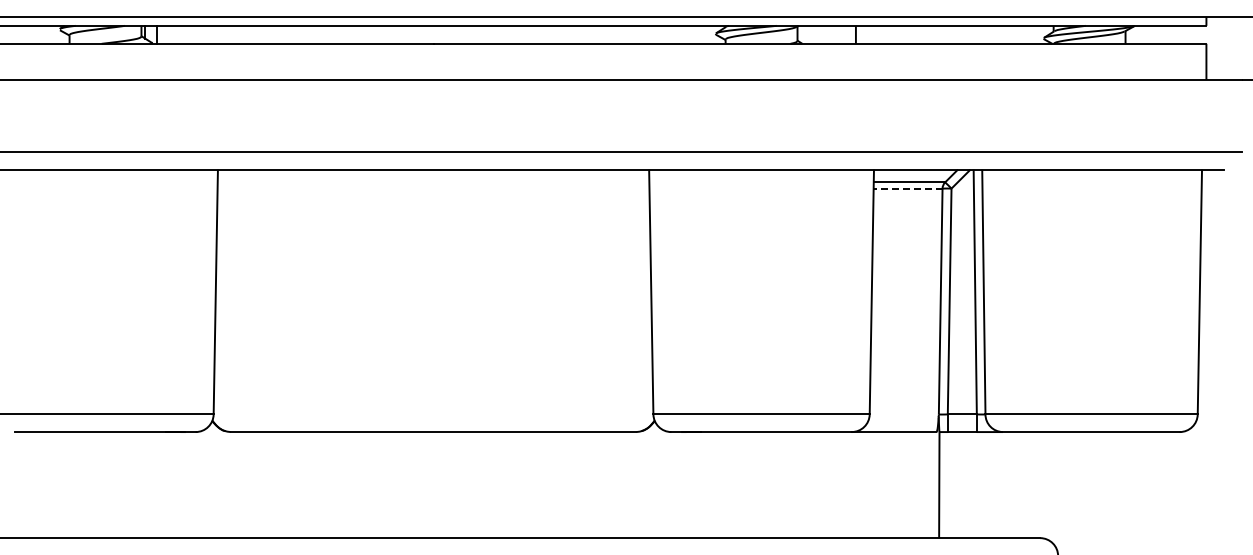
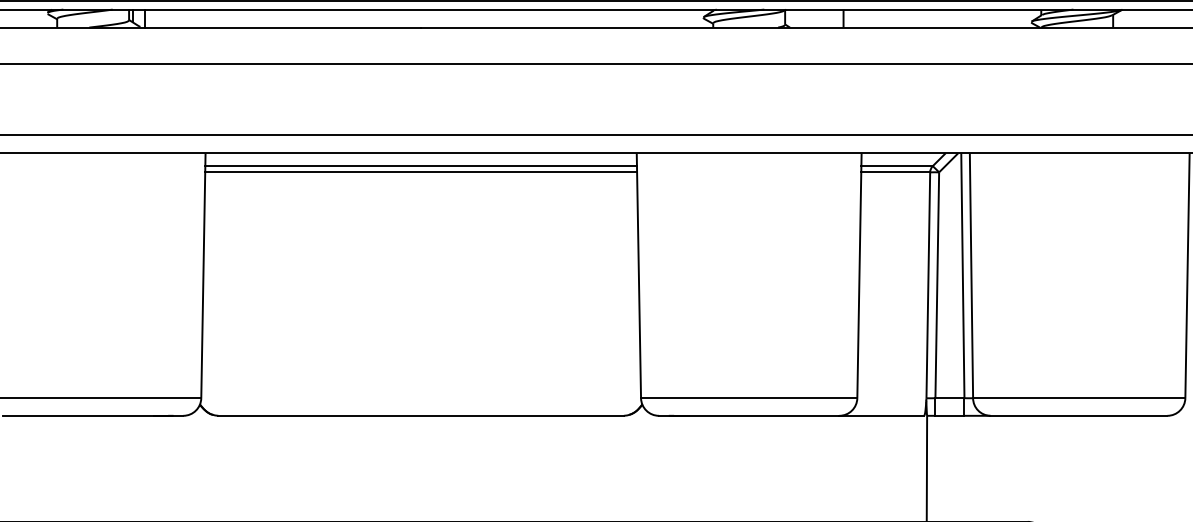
line: (433, 182) -> (421, 166), added
line: (433, 188) -> (421, 172), added
line: (907, 188) -> (895, 172), dashed -> solid

